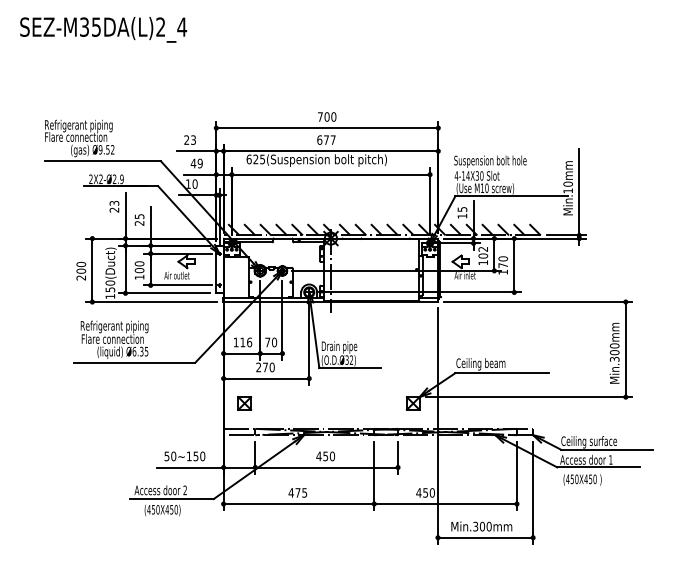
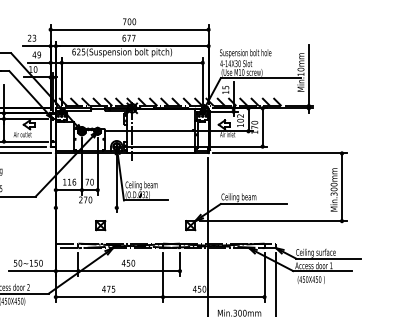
text: (343, 347) -> (141, 185), Drain pipe -> Ceiling beam
line: (266, 378) -> (86, 207), removed
part: (244, 403) -> (100, 225), moved

